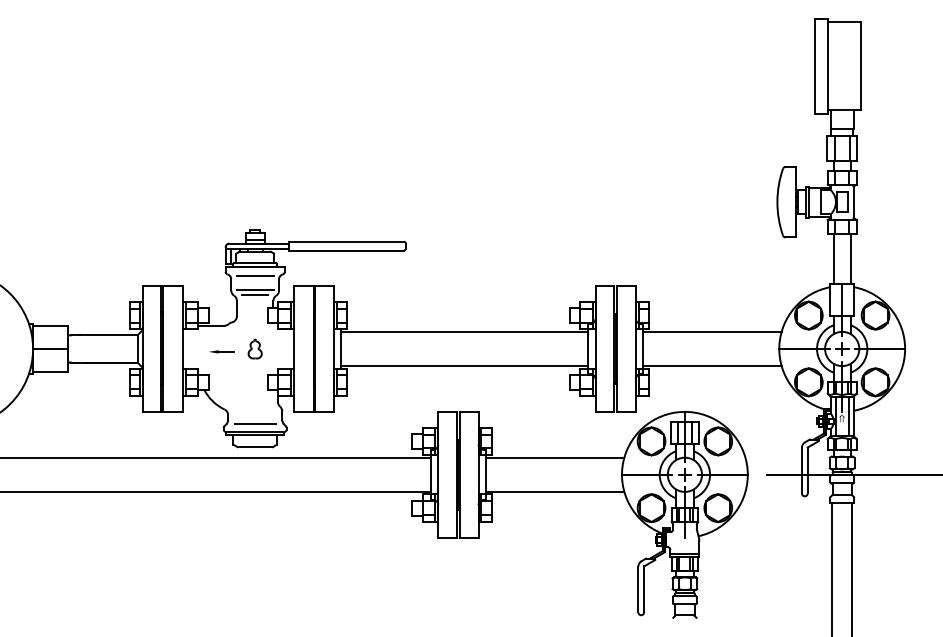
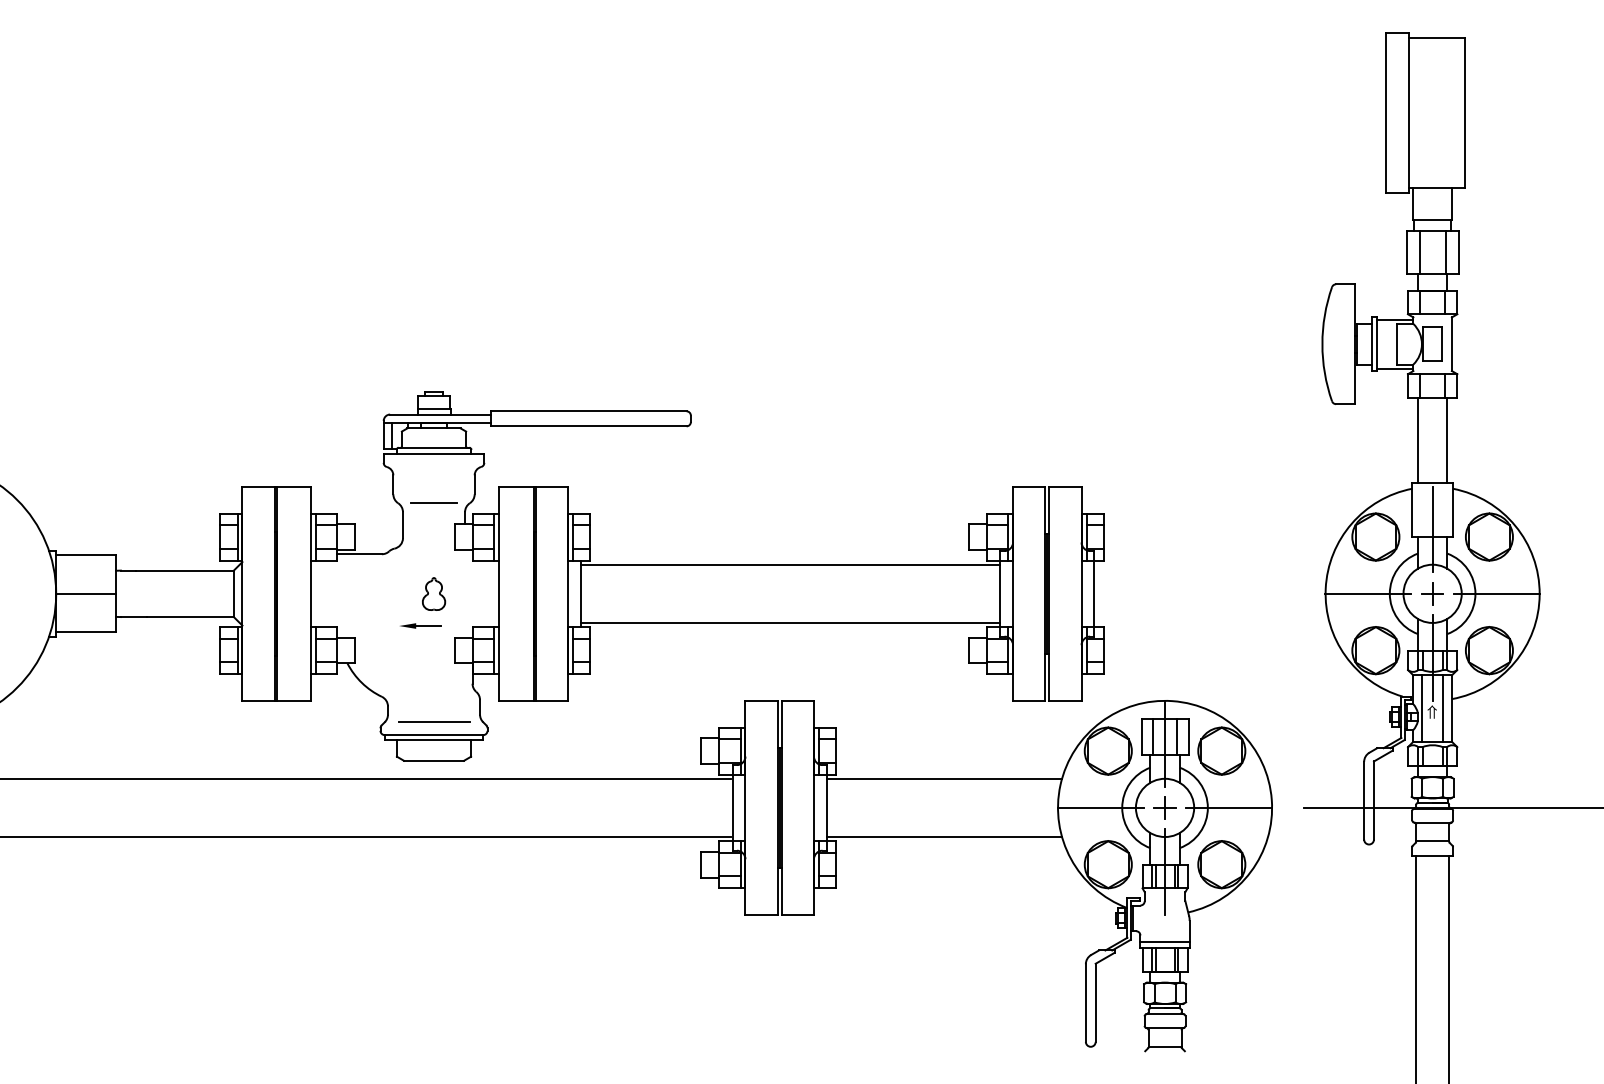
line: (254, 276) -> (432, 470), removed
line: (254, 290) -> (432, 494), removed
line: (712, 331) -> (1211, 564), removed
part: (221, 351) -> (420, 625), moved
line: (712, 366) -> (1211, 623), removed

